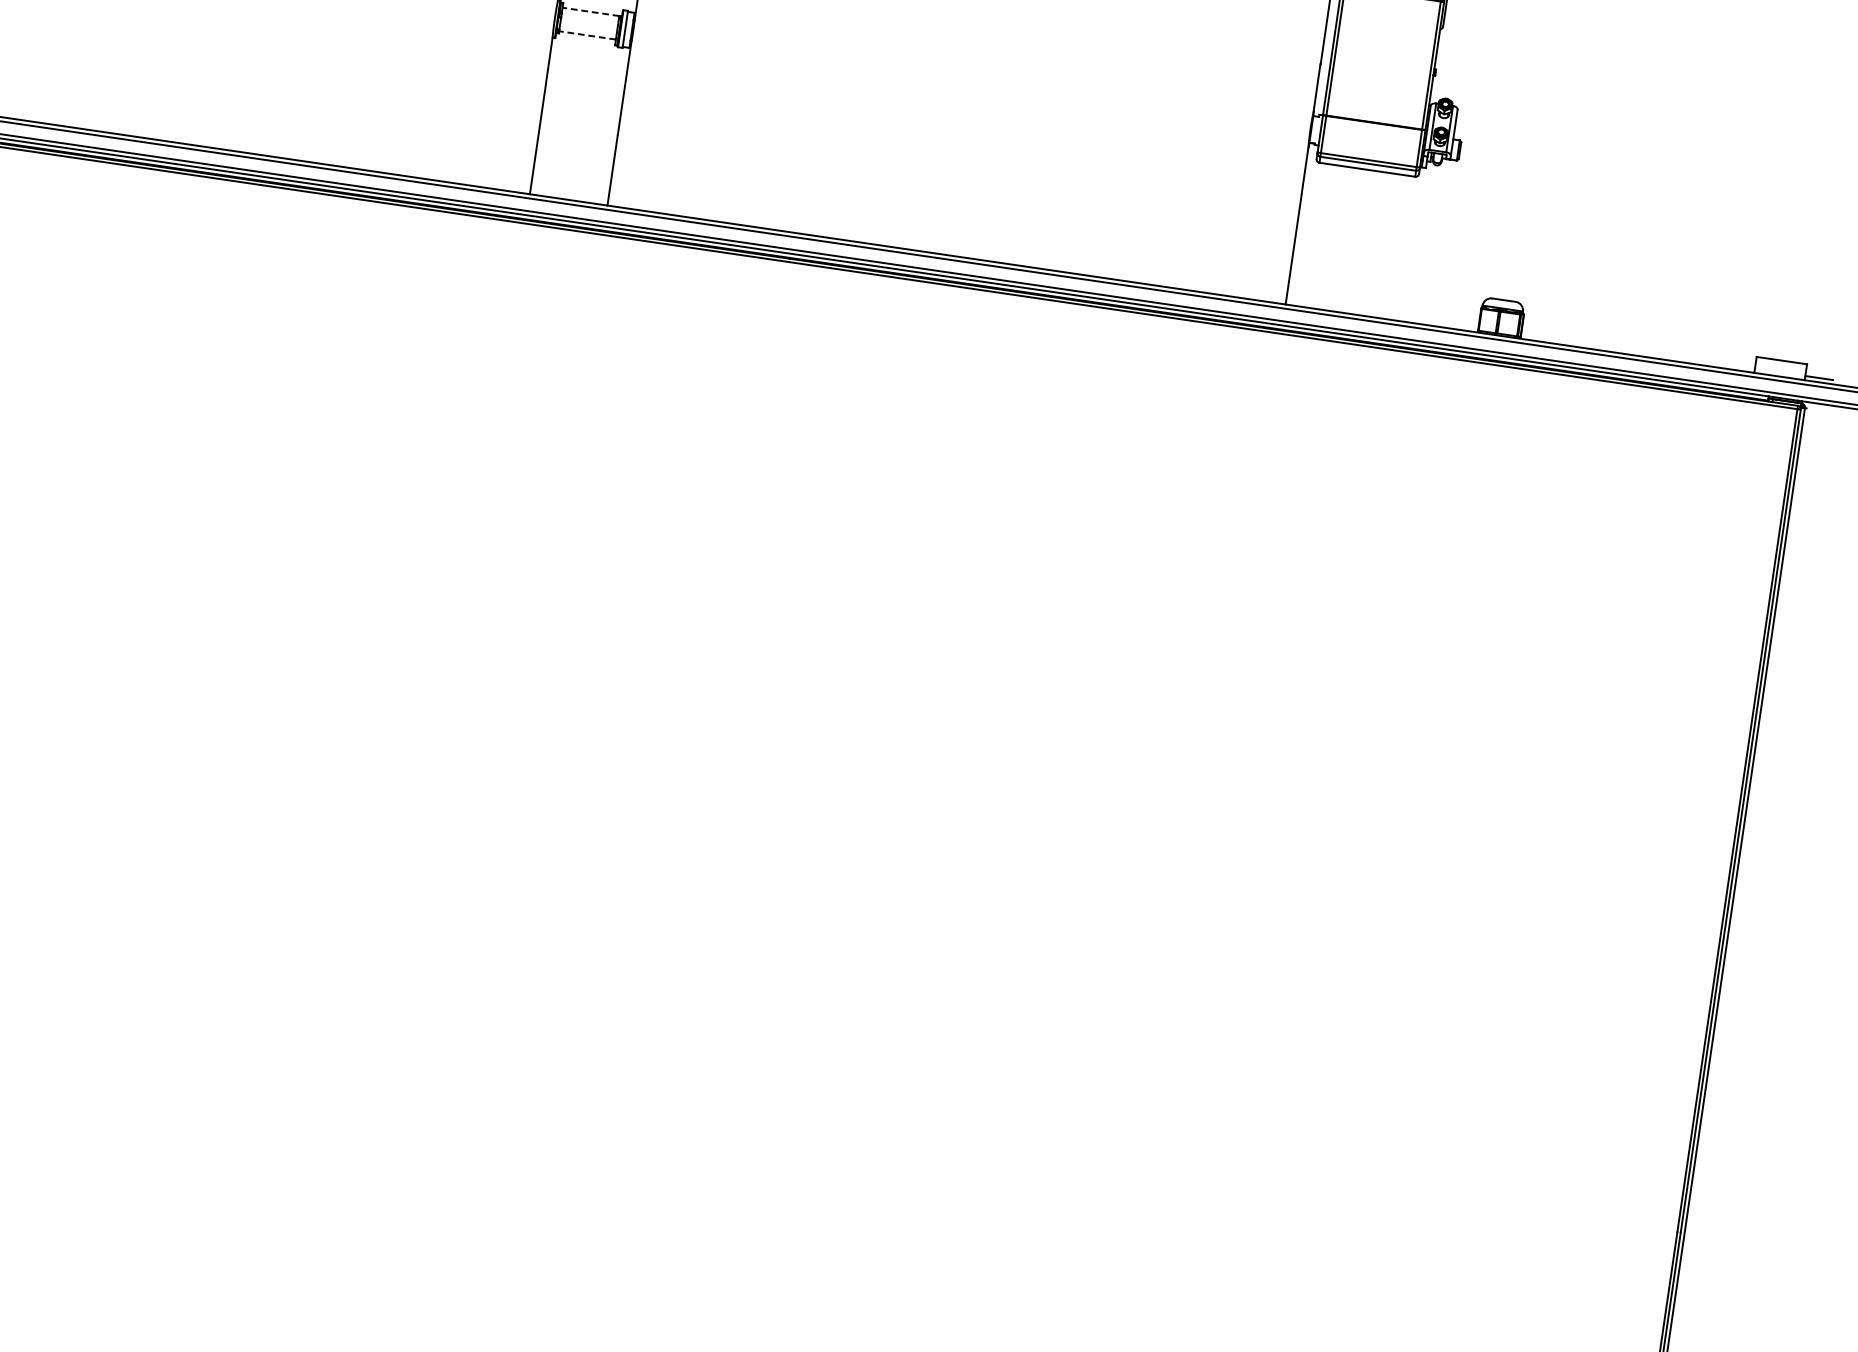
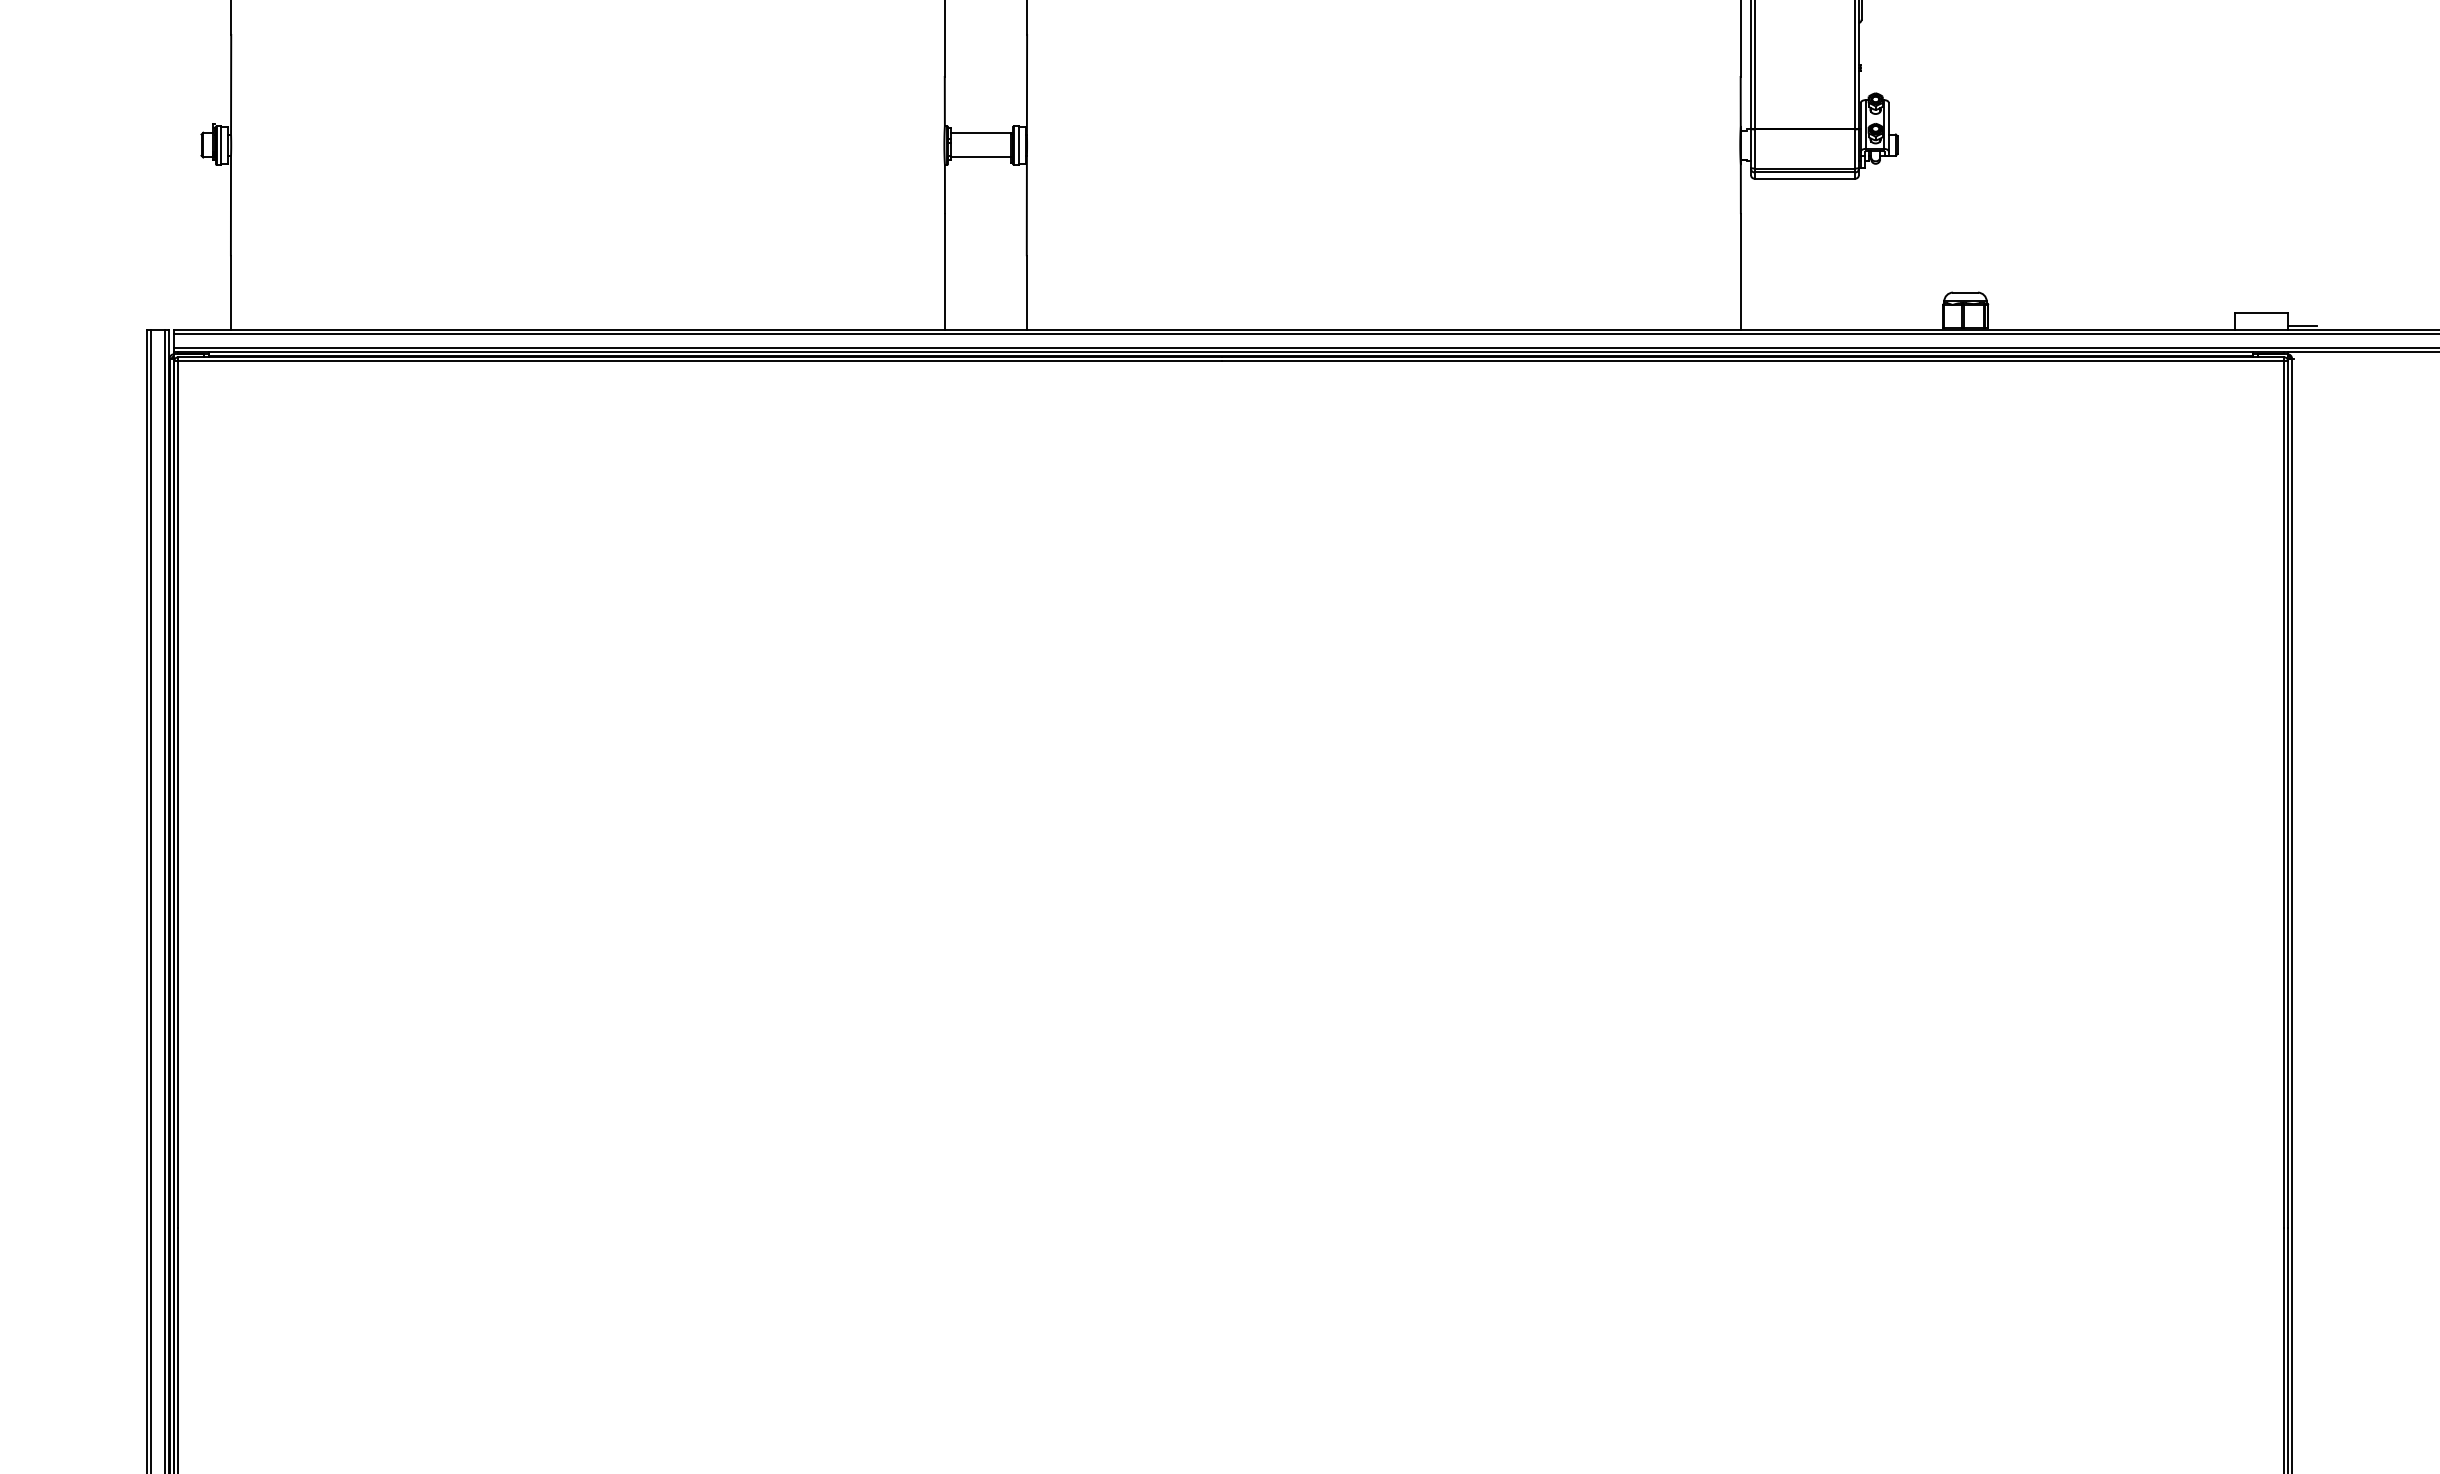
line: (590, 11) -> (980, 132), dashed -> solid
line: (587, 35) -> (980, 157), dashed -> solid

